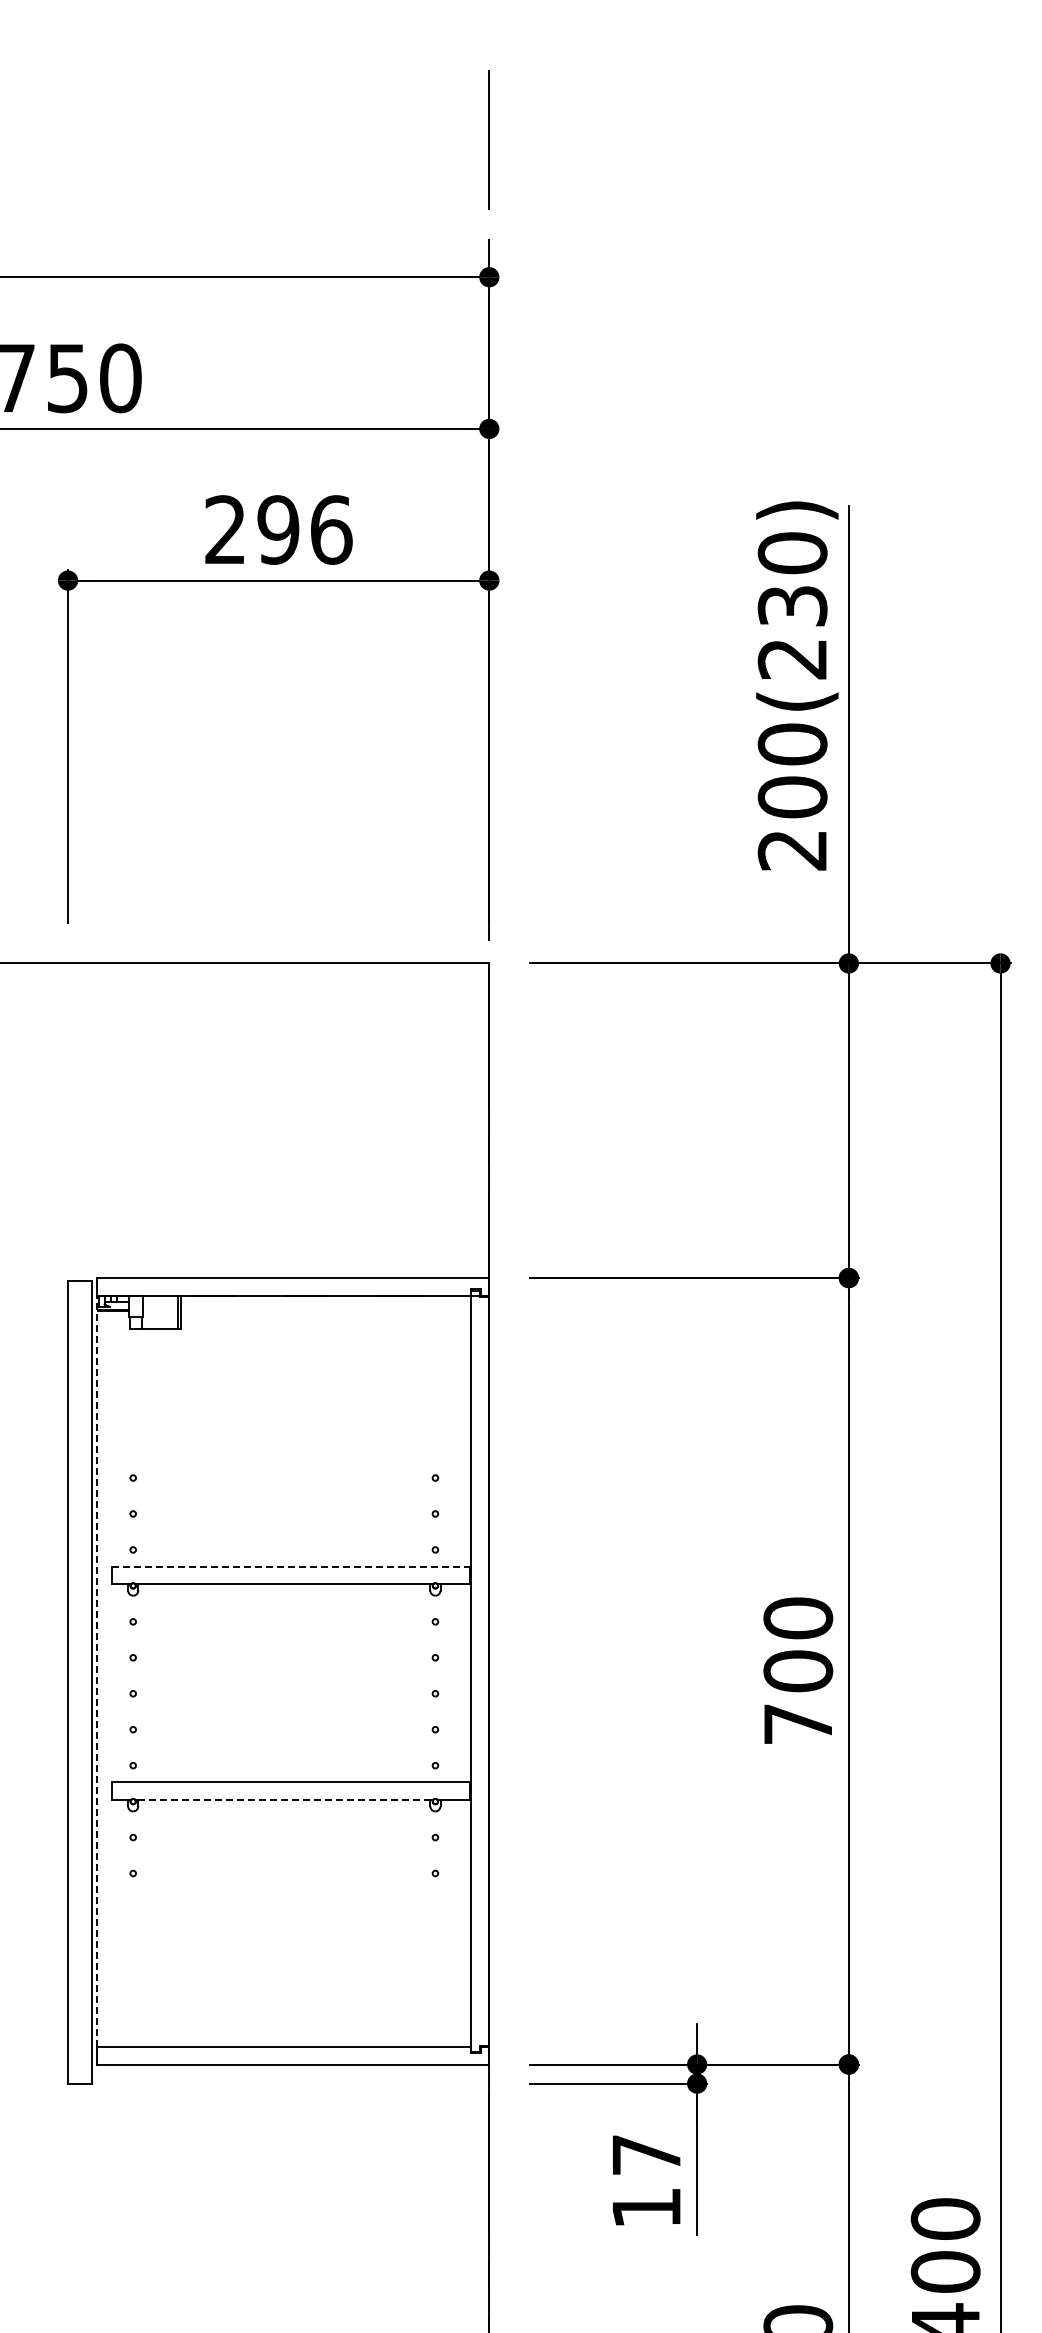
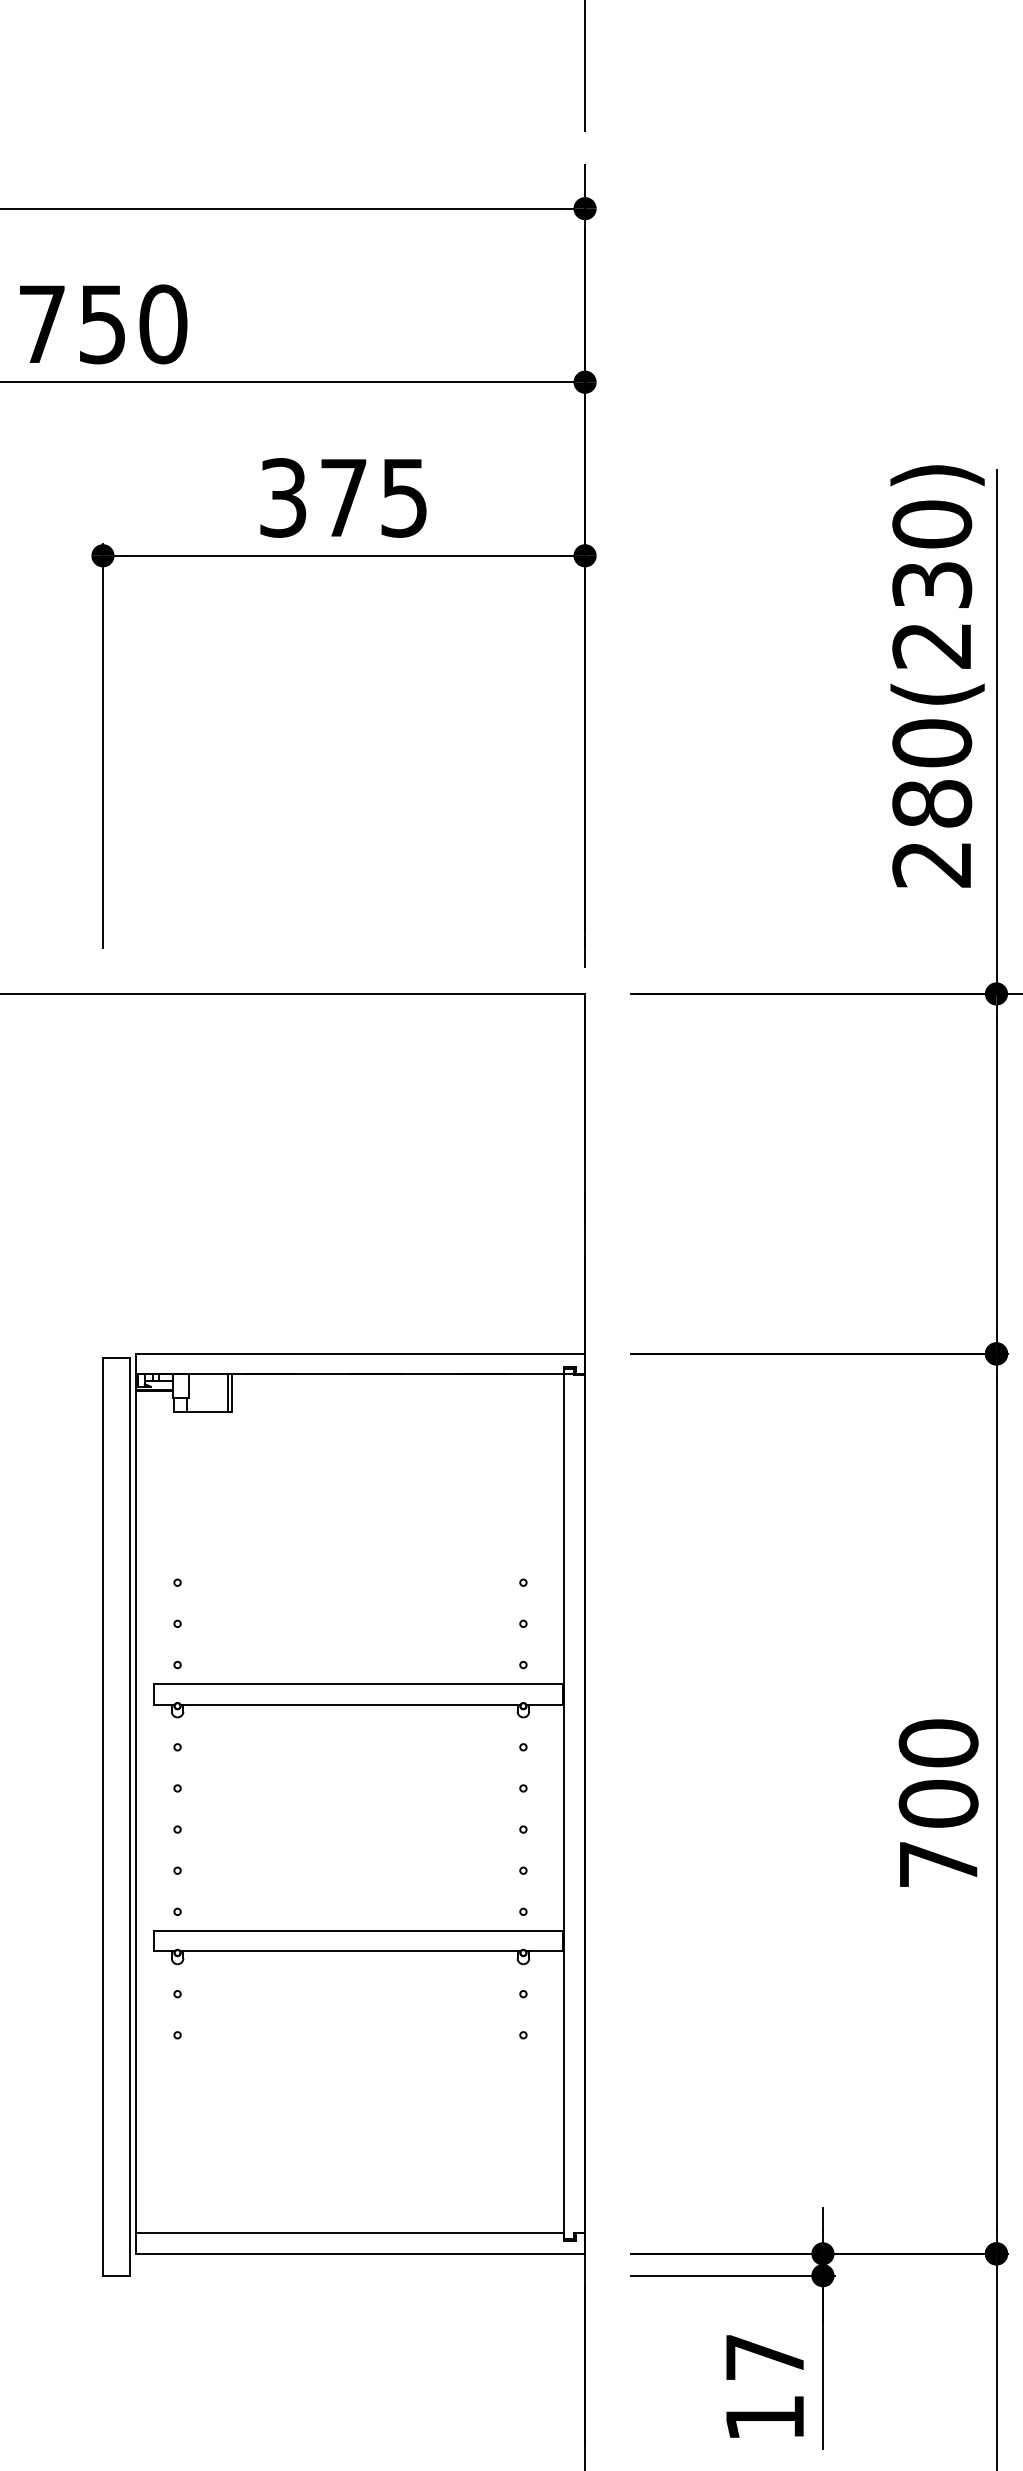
text: (278, 529) -> (343, 497), 296 -> 375
text: (792, 797) -> (932, 804), 200(230) -> 280(230)
line: (291, 1566) -> (358, 1683), dashed -> solid
line: (97, 1670) -> (136, 1802), dashed -> solid
line: (284, 1800) -> (350, 1951), dashed -> solid

